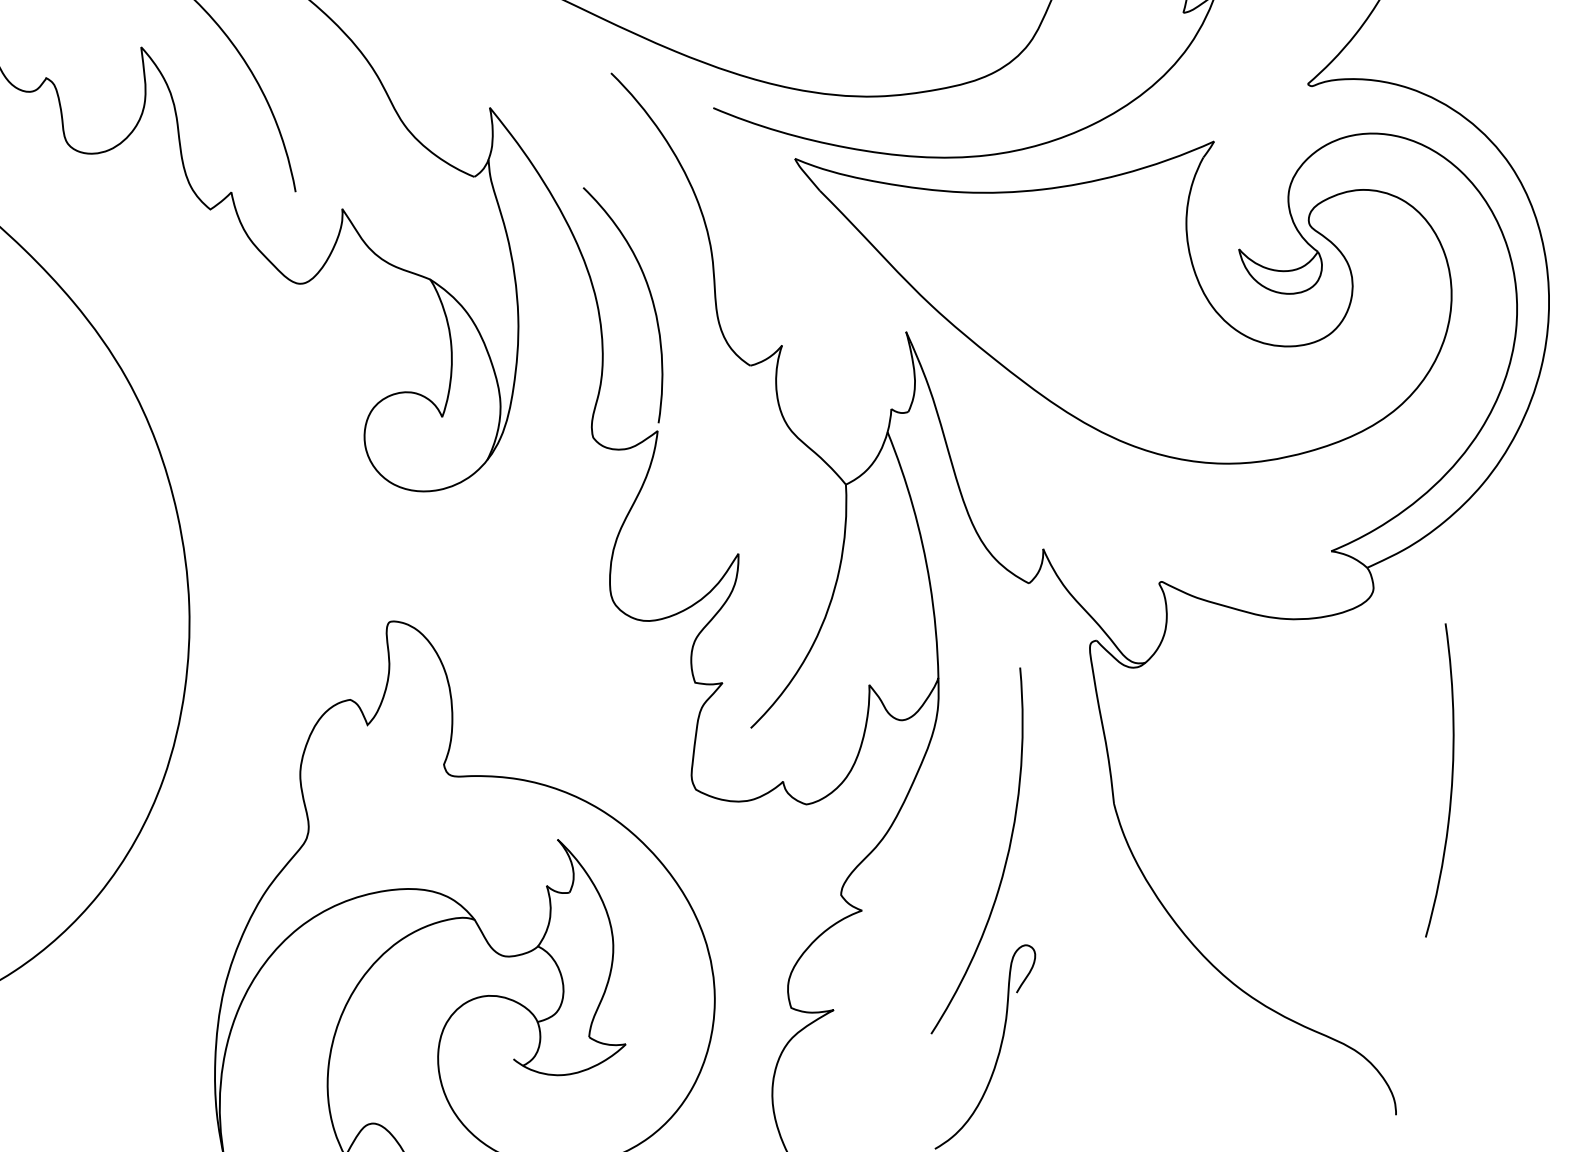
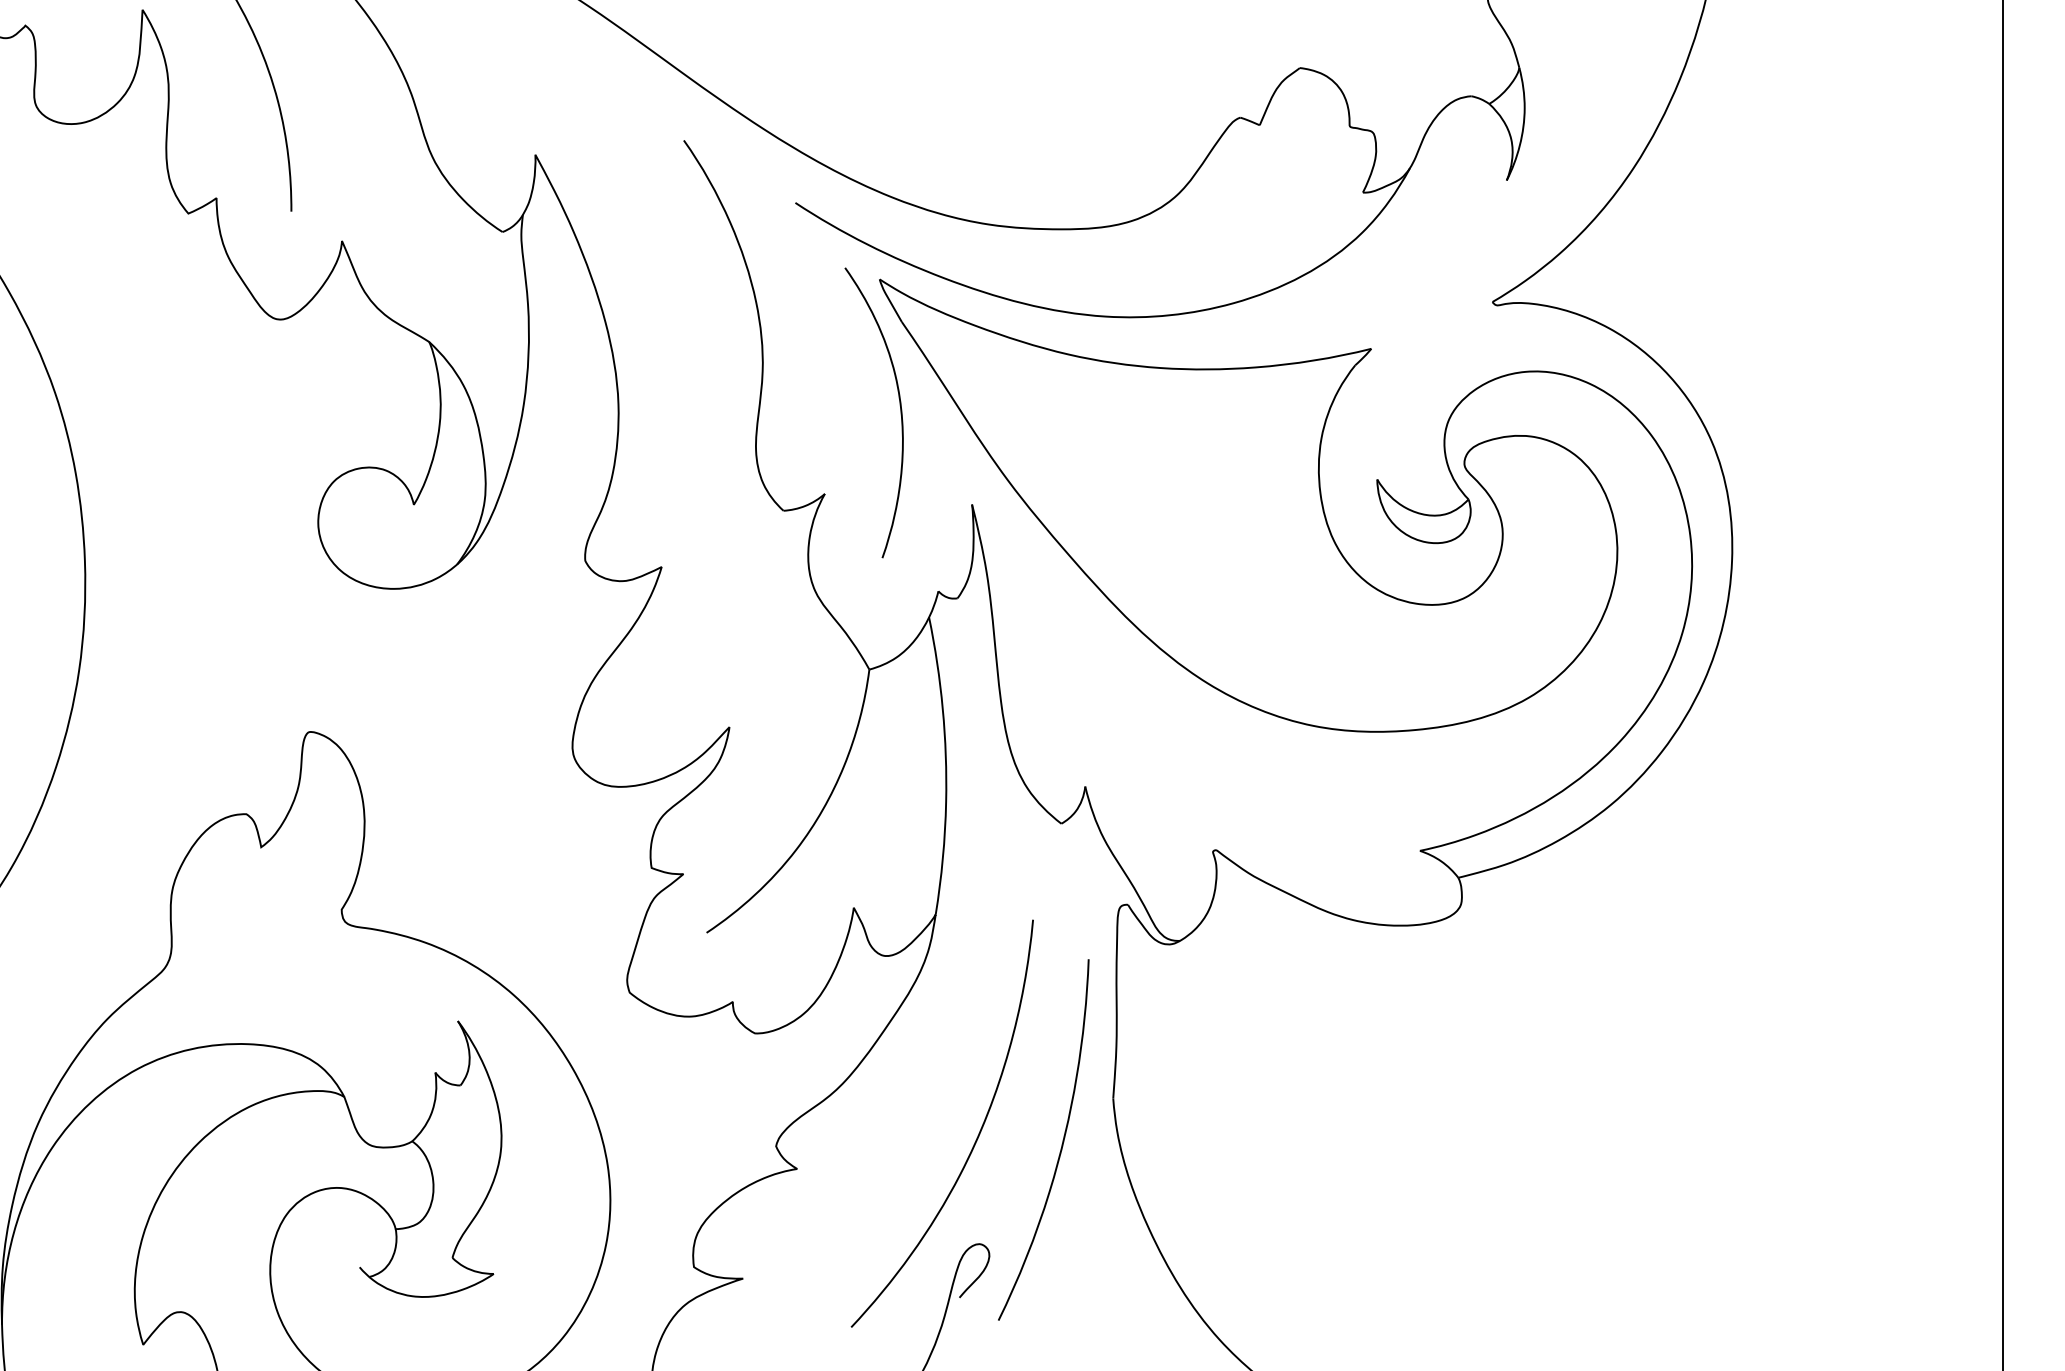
curve: (649, 293) -> (899, 405), moved
curve: (1451, 781) -> (1061, 1144), moved

